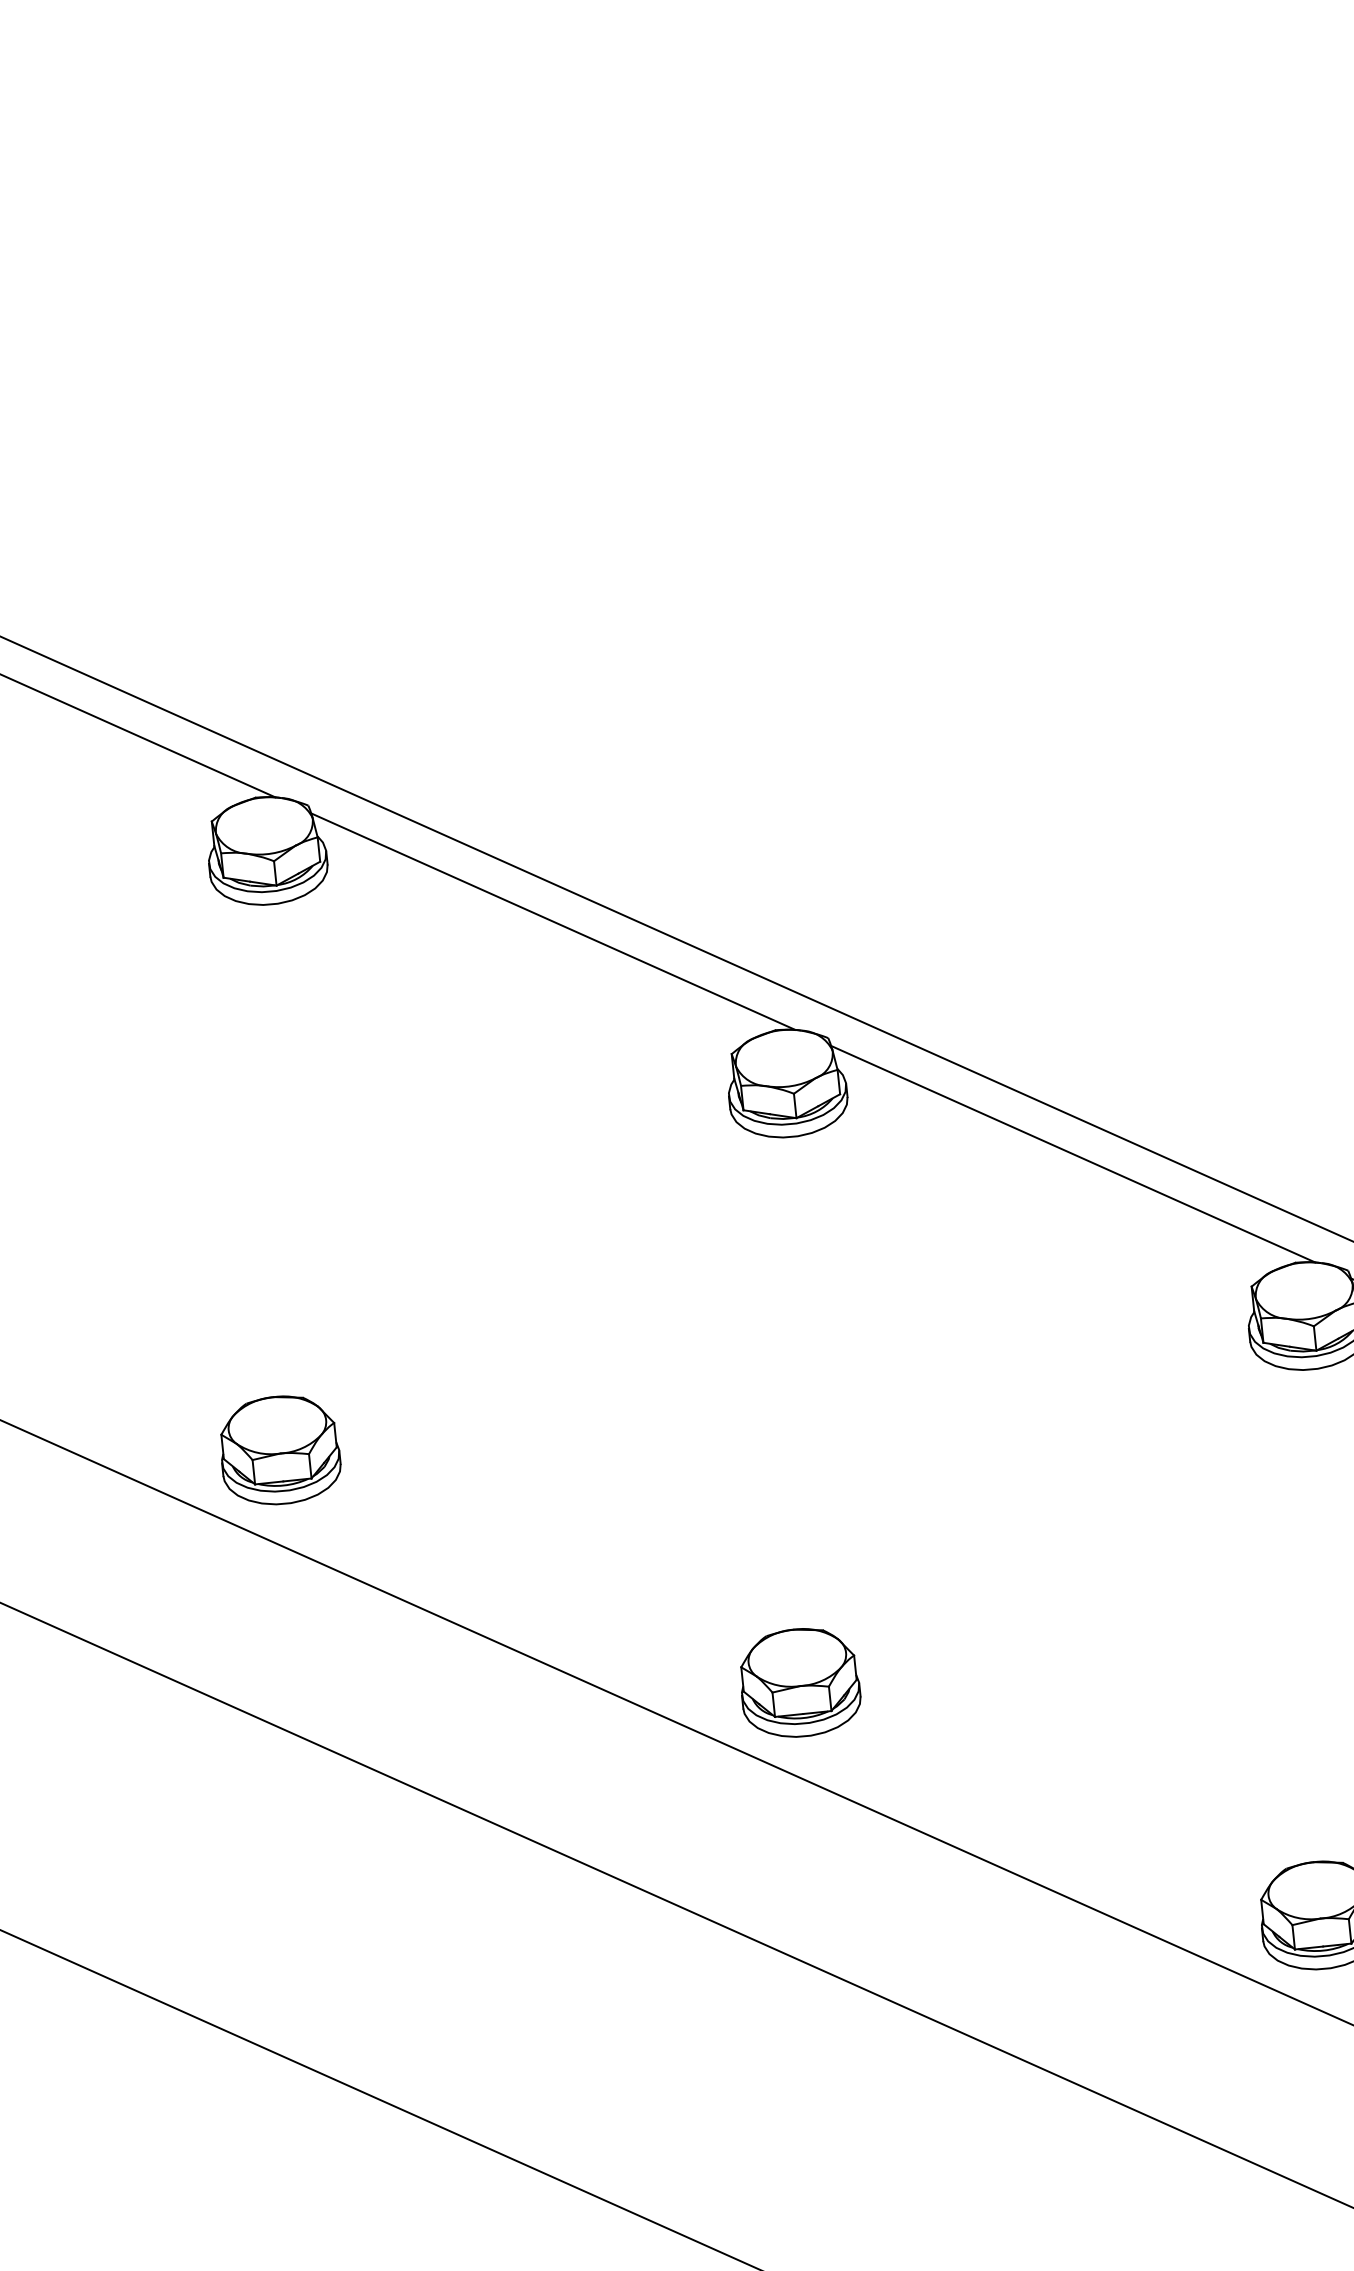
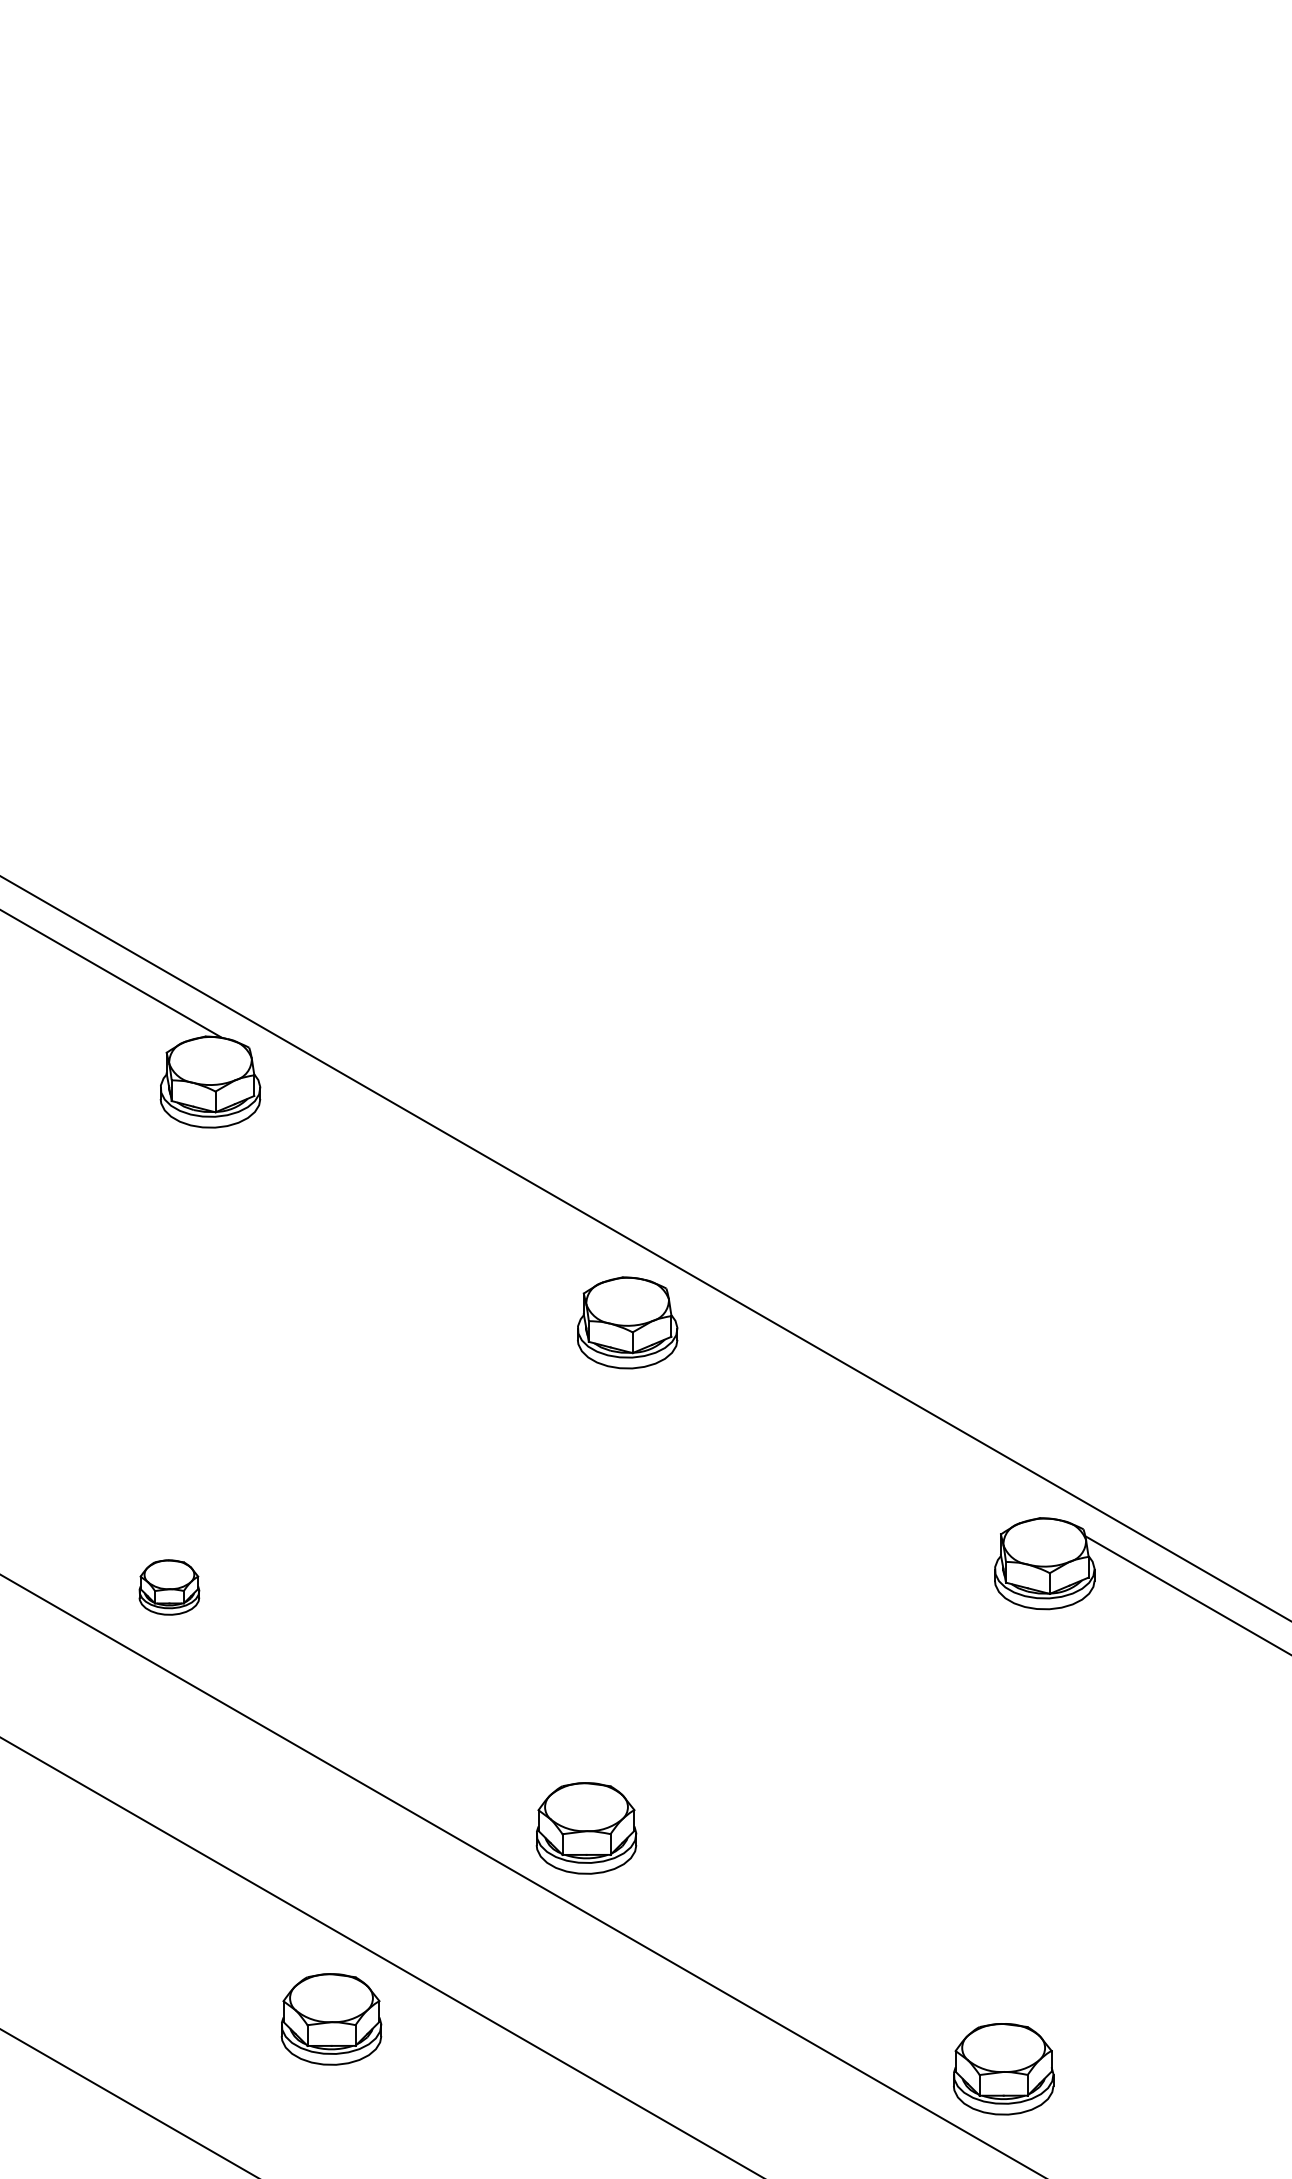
line: (552, 921) -> (444, 1166), removed
line: (1073, 1154) -> (862, 1407), removed
part: (280, 1450) -> (169, 1587), size x0.6
part: (523, 1938) -> (331, 2019), added

